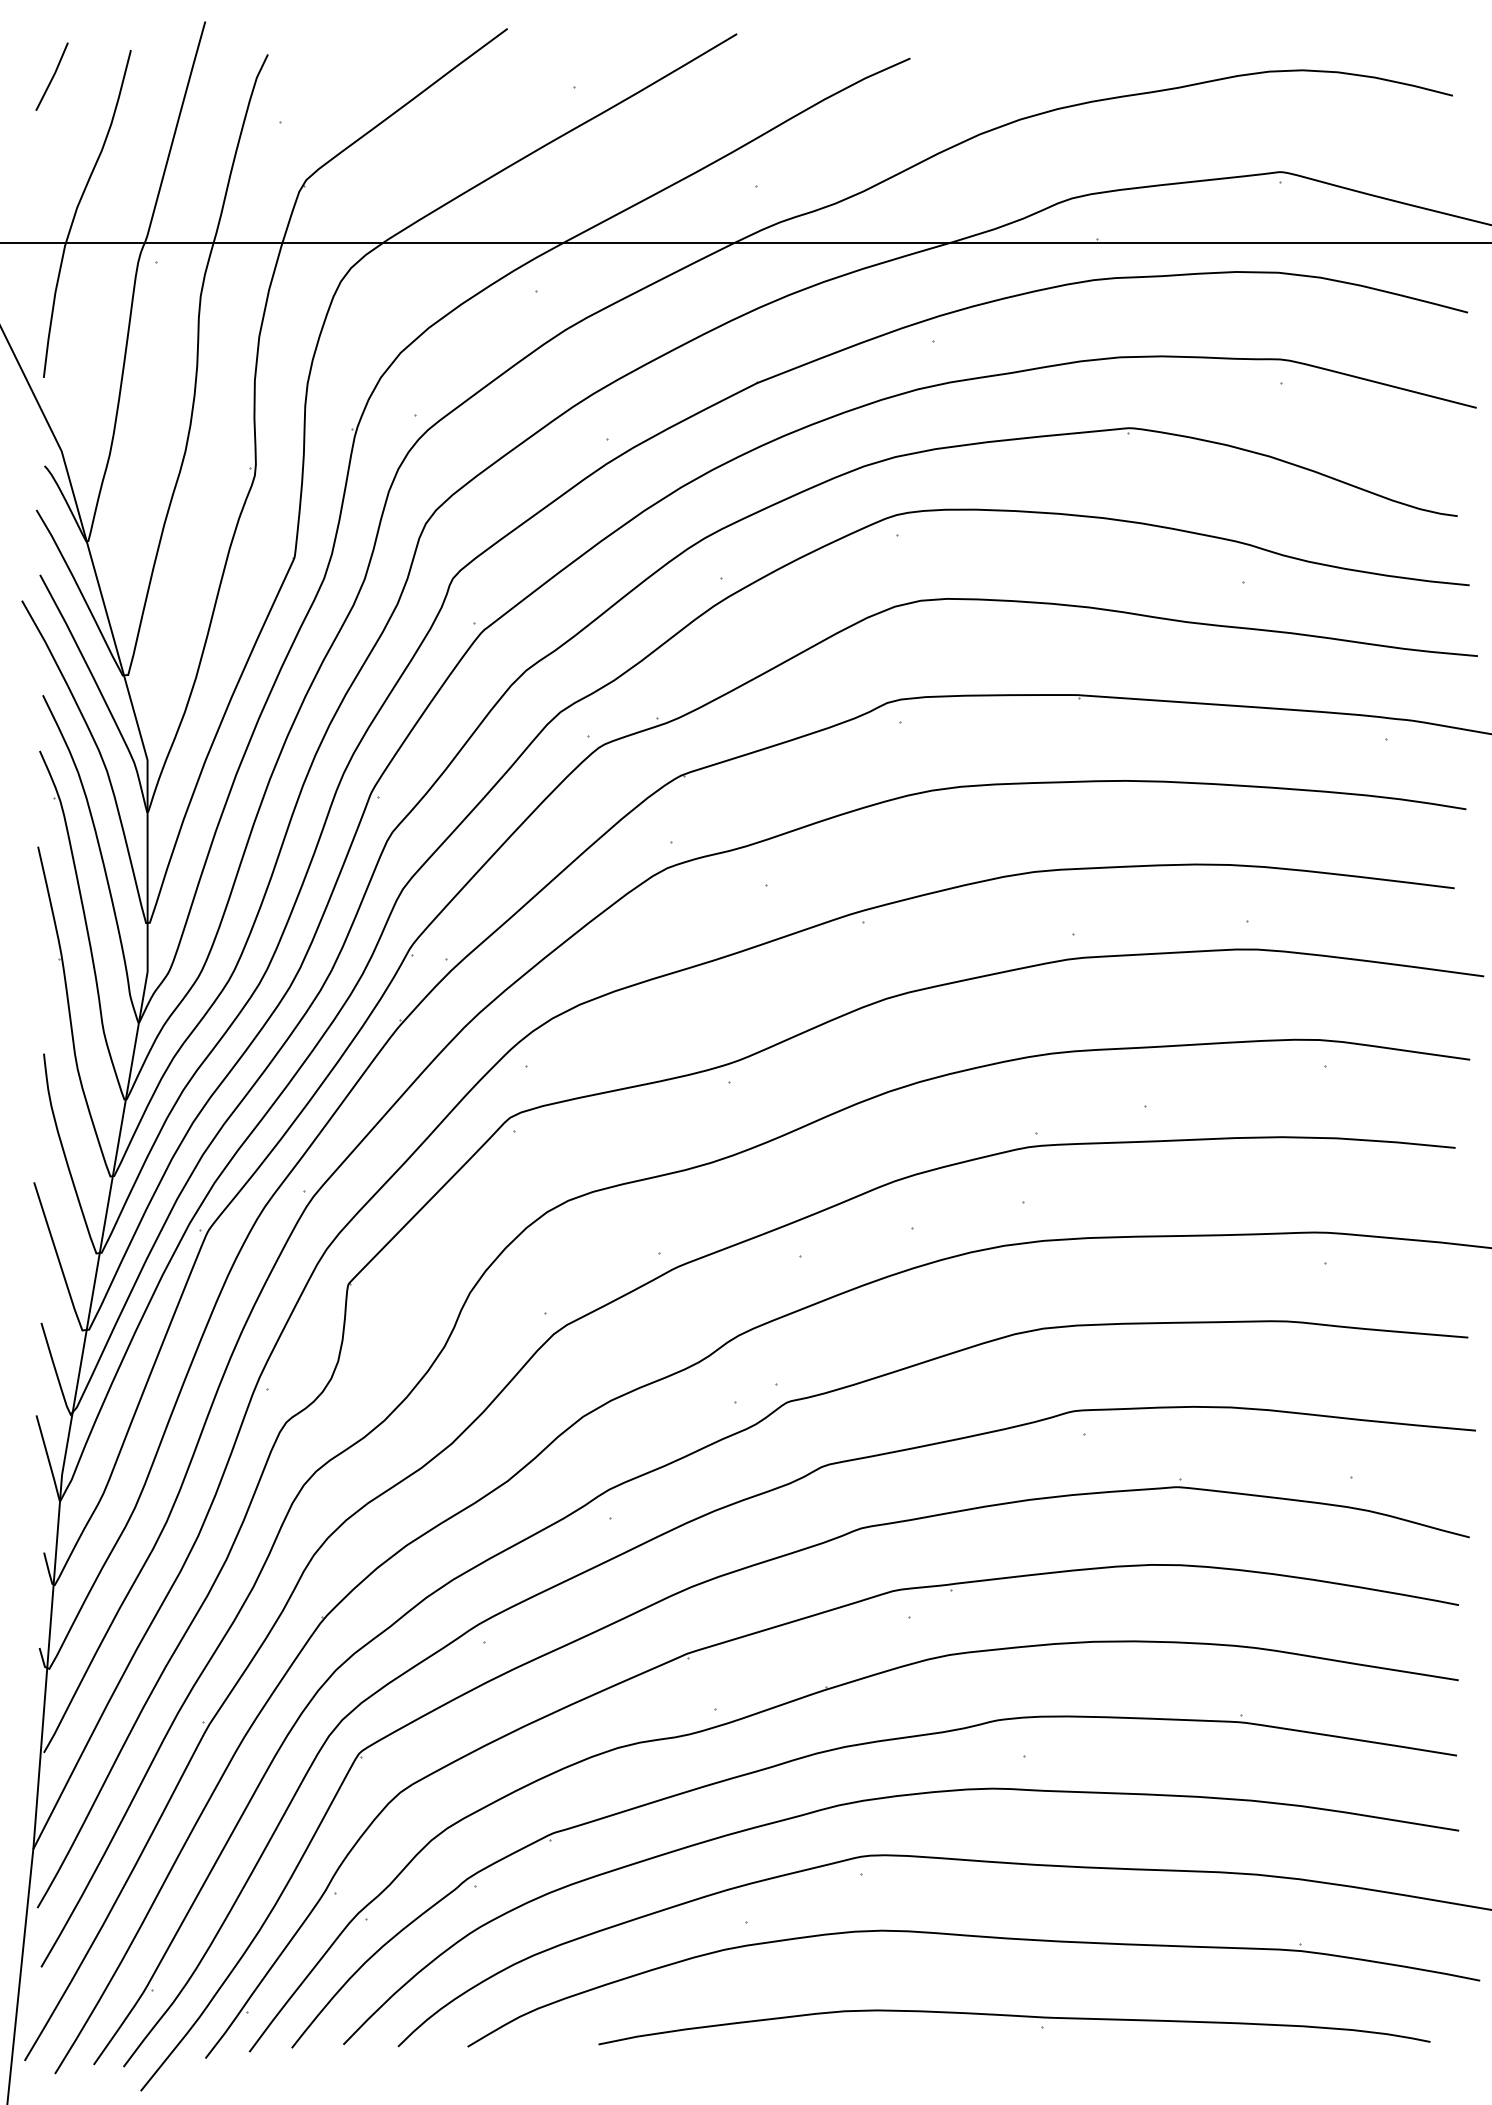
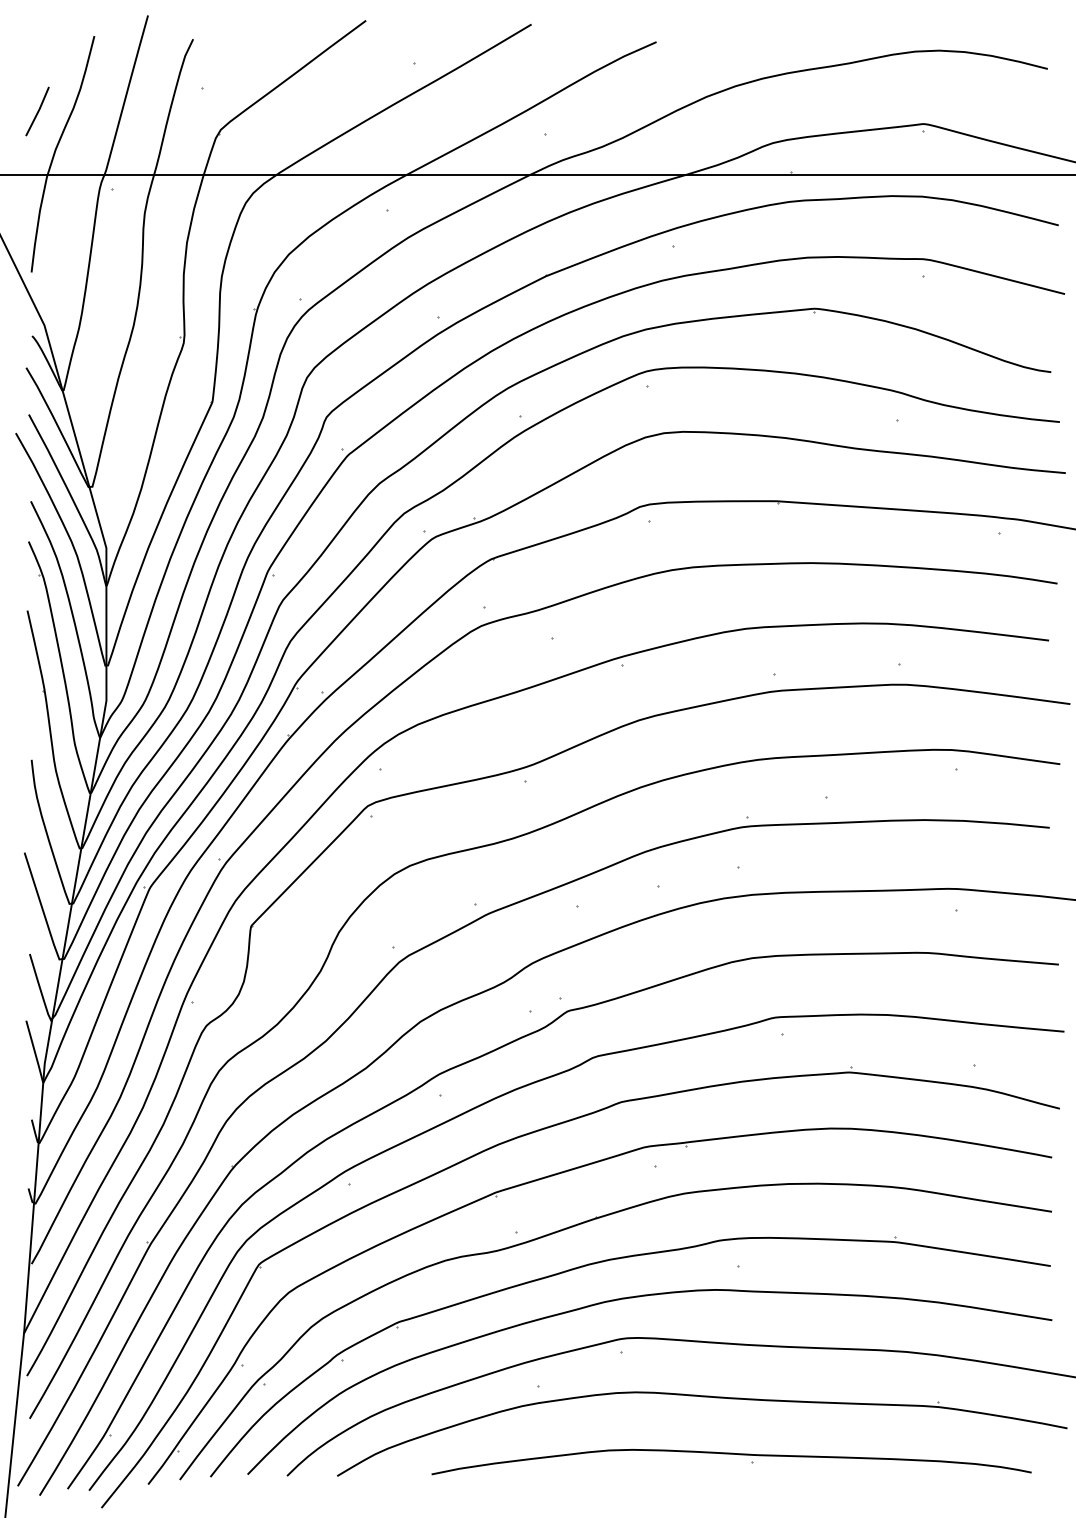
line: (52, 76) -> (37, 111), moved

